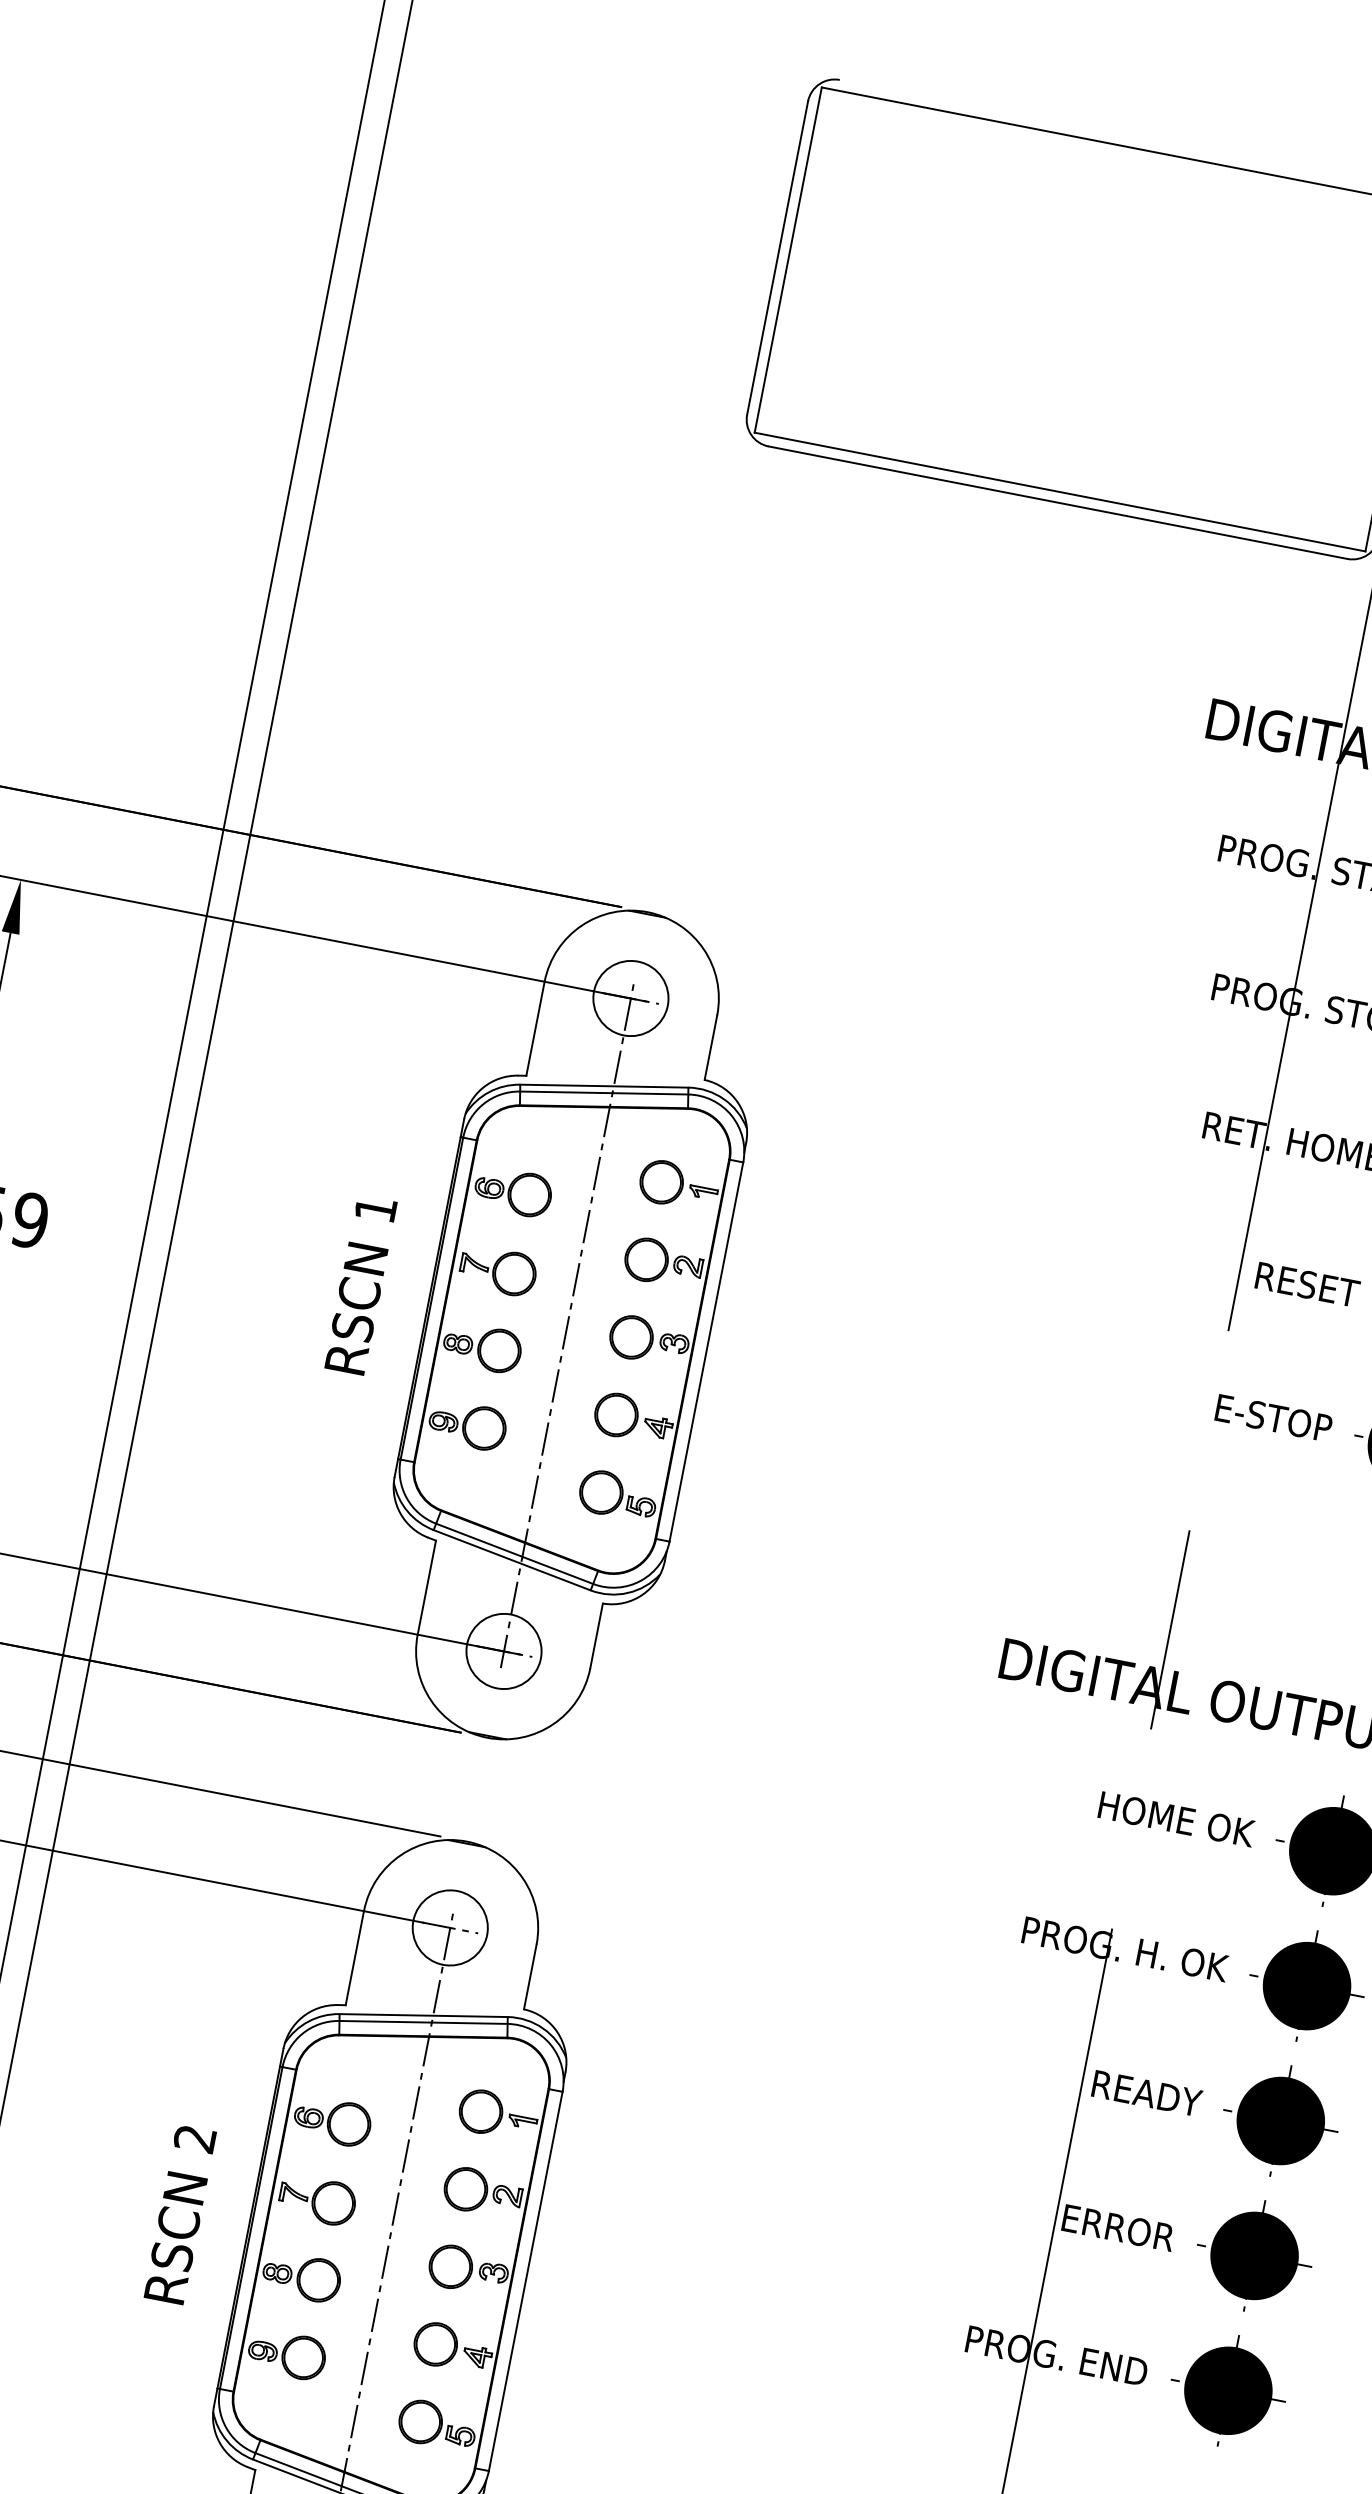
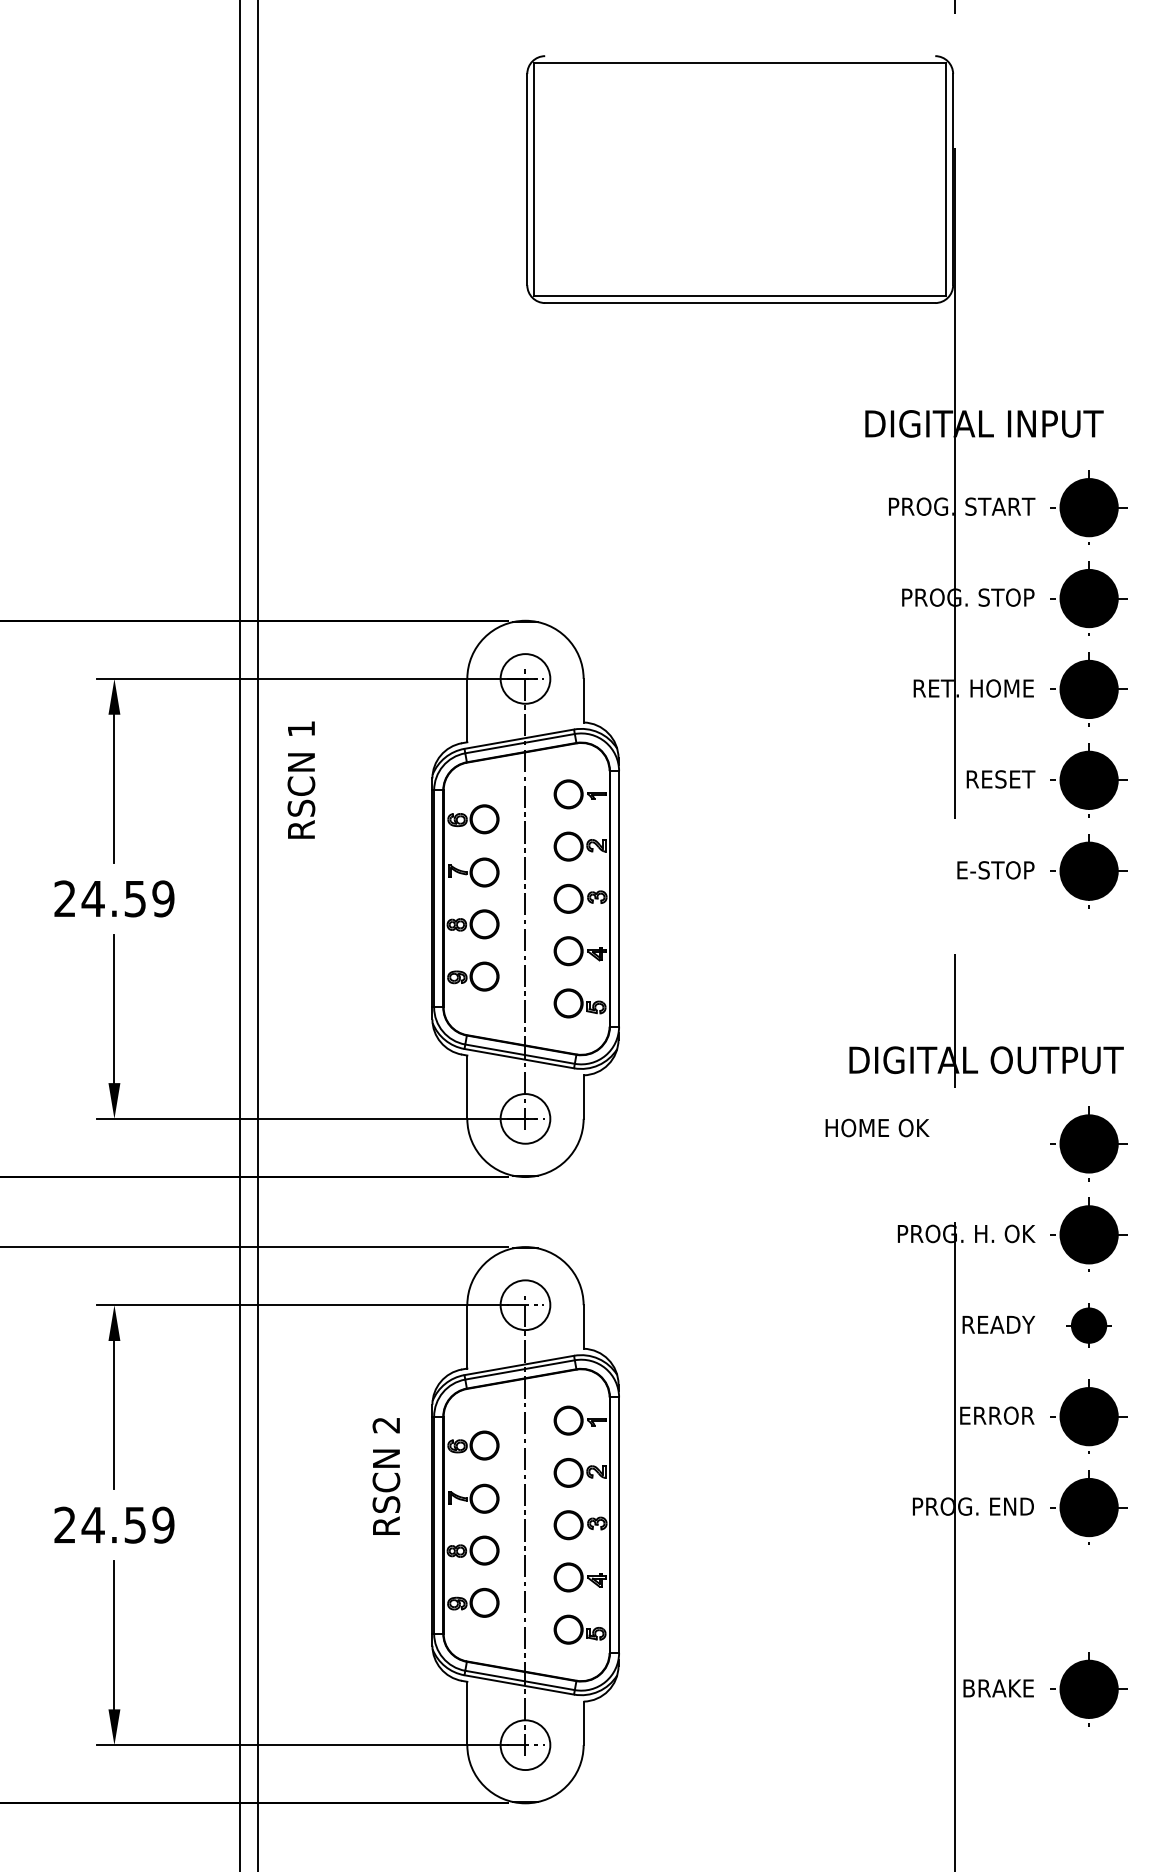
text: (361, 1284) -> (301, 779), moved
text: (1176, 1818) -> (877, 1127), moved
part: (1279, 2120) -> (1088, 1325), size x0.6
text: (180, 2214) -> (386, 1476), moved

